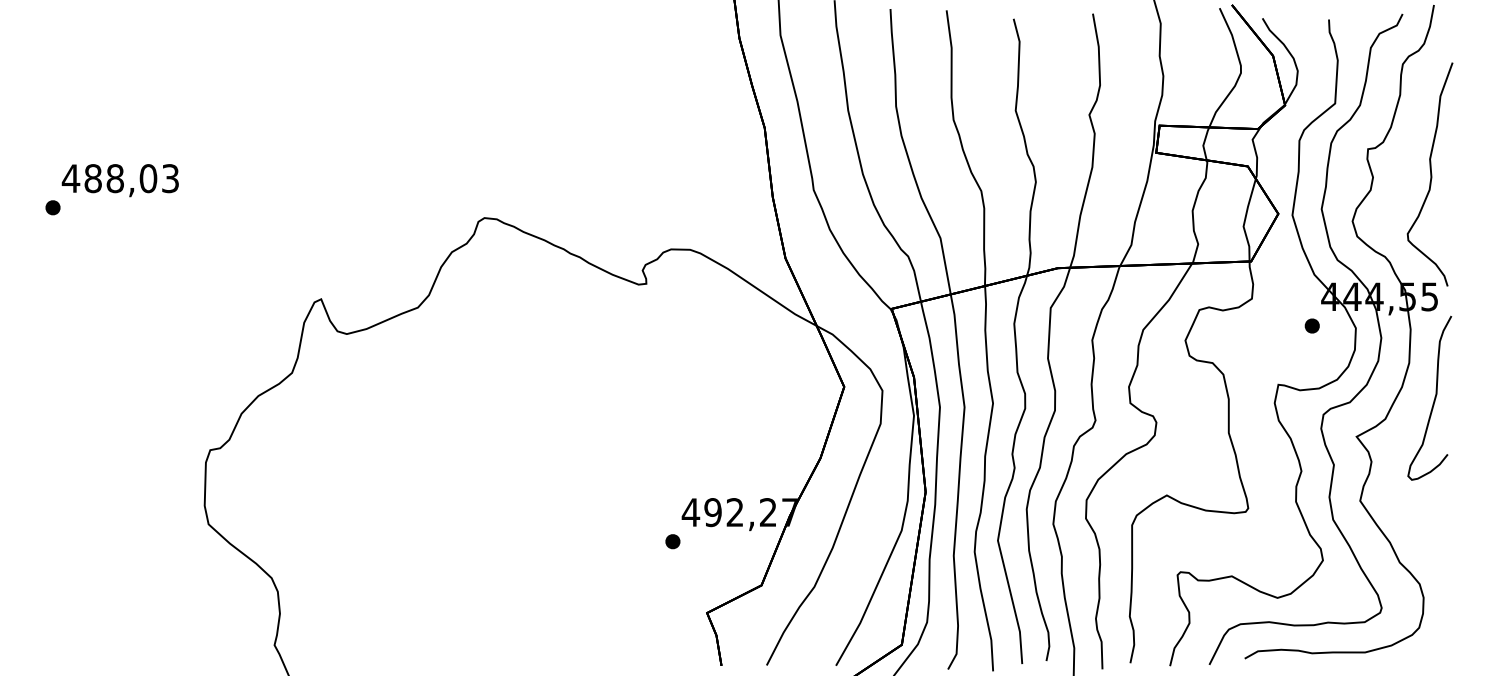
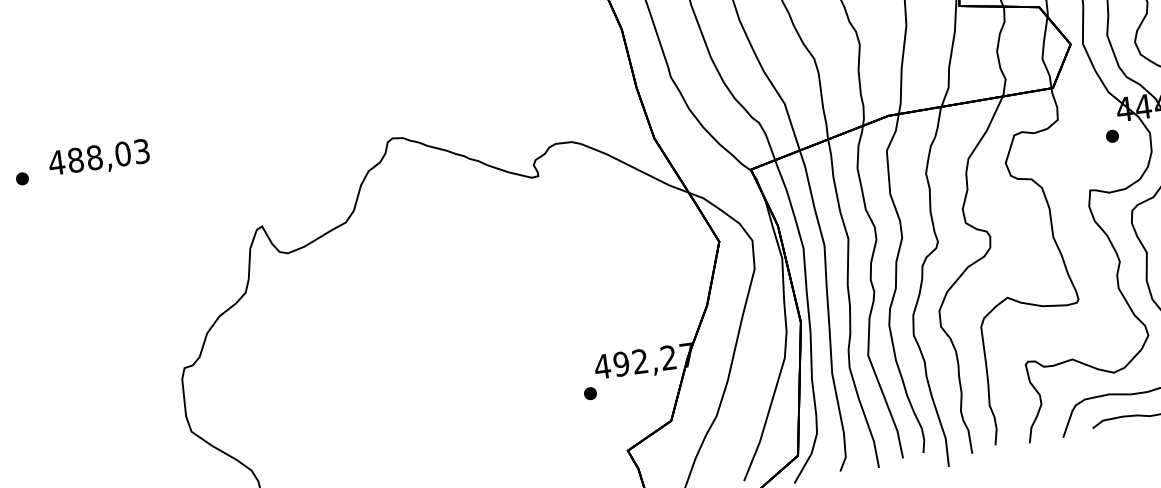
text: (119, 180) -> (98, 158), moved

